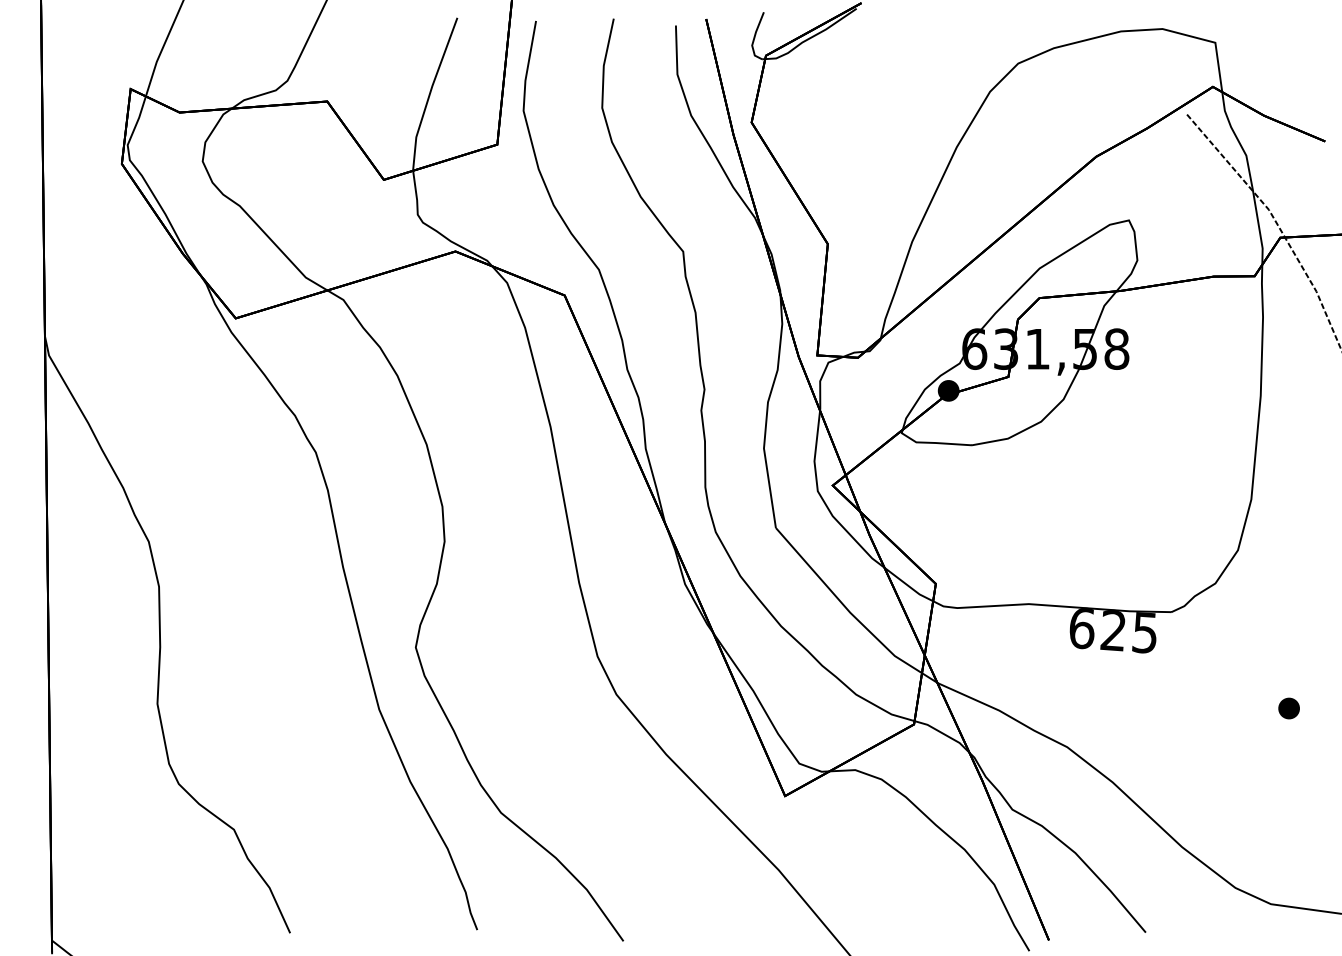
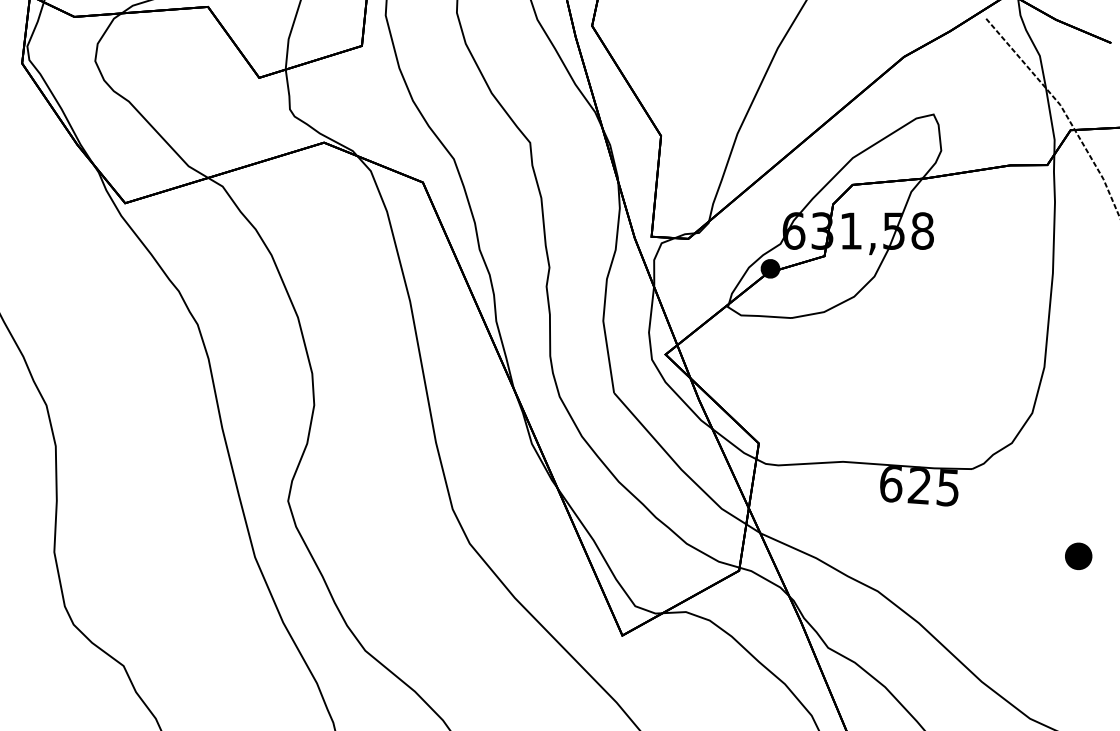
part: (1288, 708) -> (1078, 556), size x1.4

